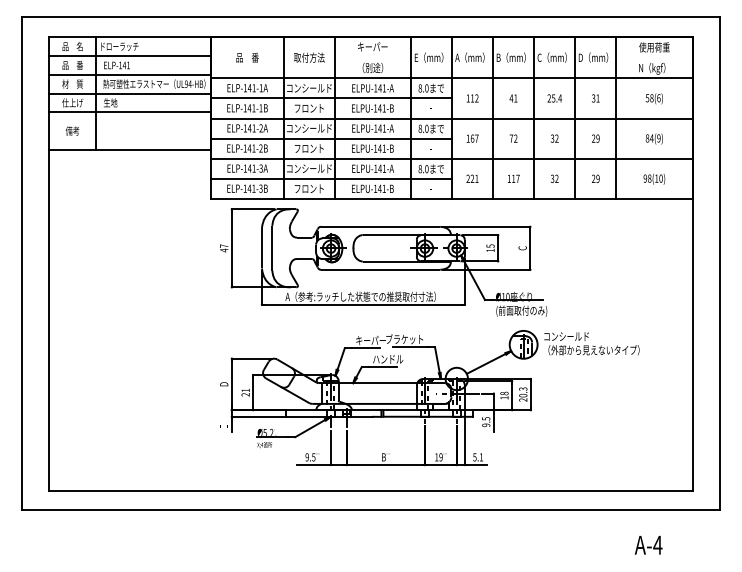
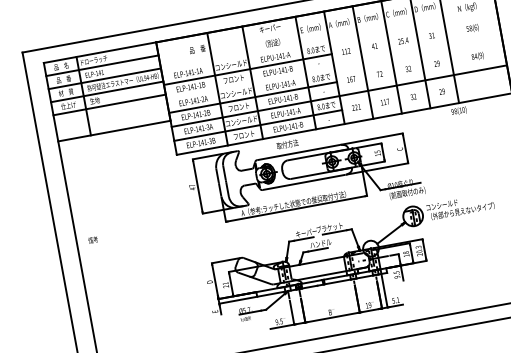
text: (247, 57) -> (197, 49), moved
text: (309, 57) -> (287, 144), moved
line: (451, 78) -> (328, 40), removed
line: (451, 118) -> (334, 68), removed
text: (72, 130) -> (93, 239), moved
text: (654, 179) -> (459, 111), moved

